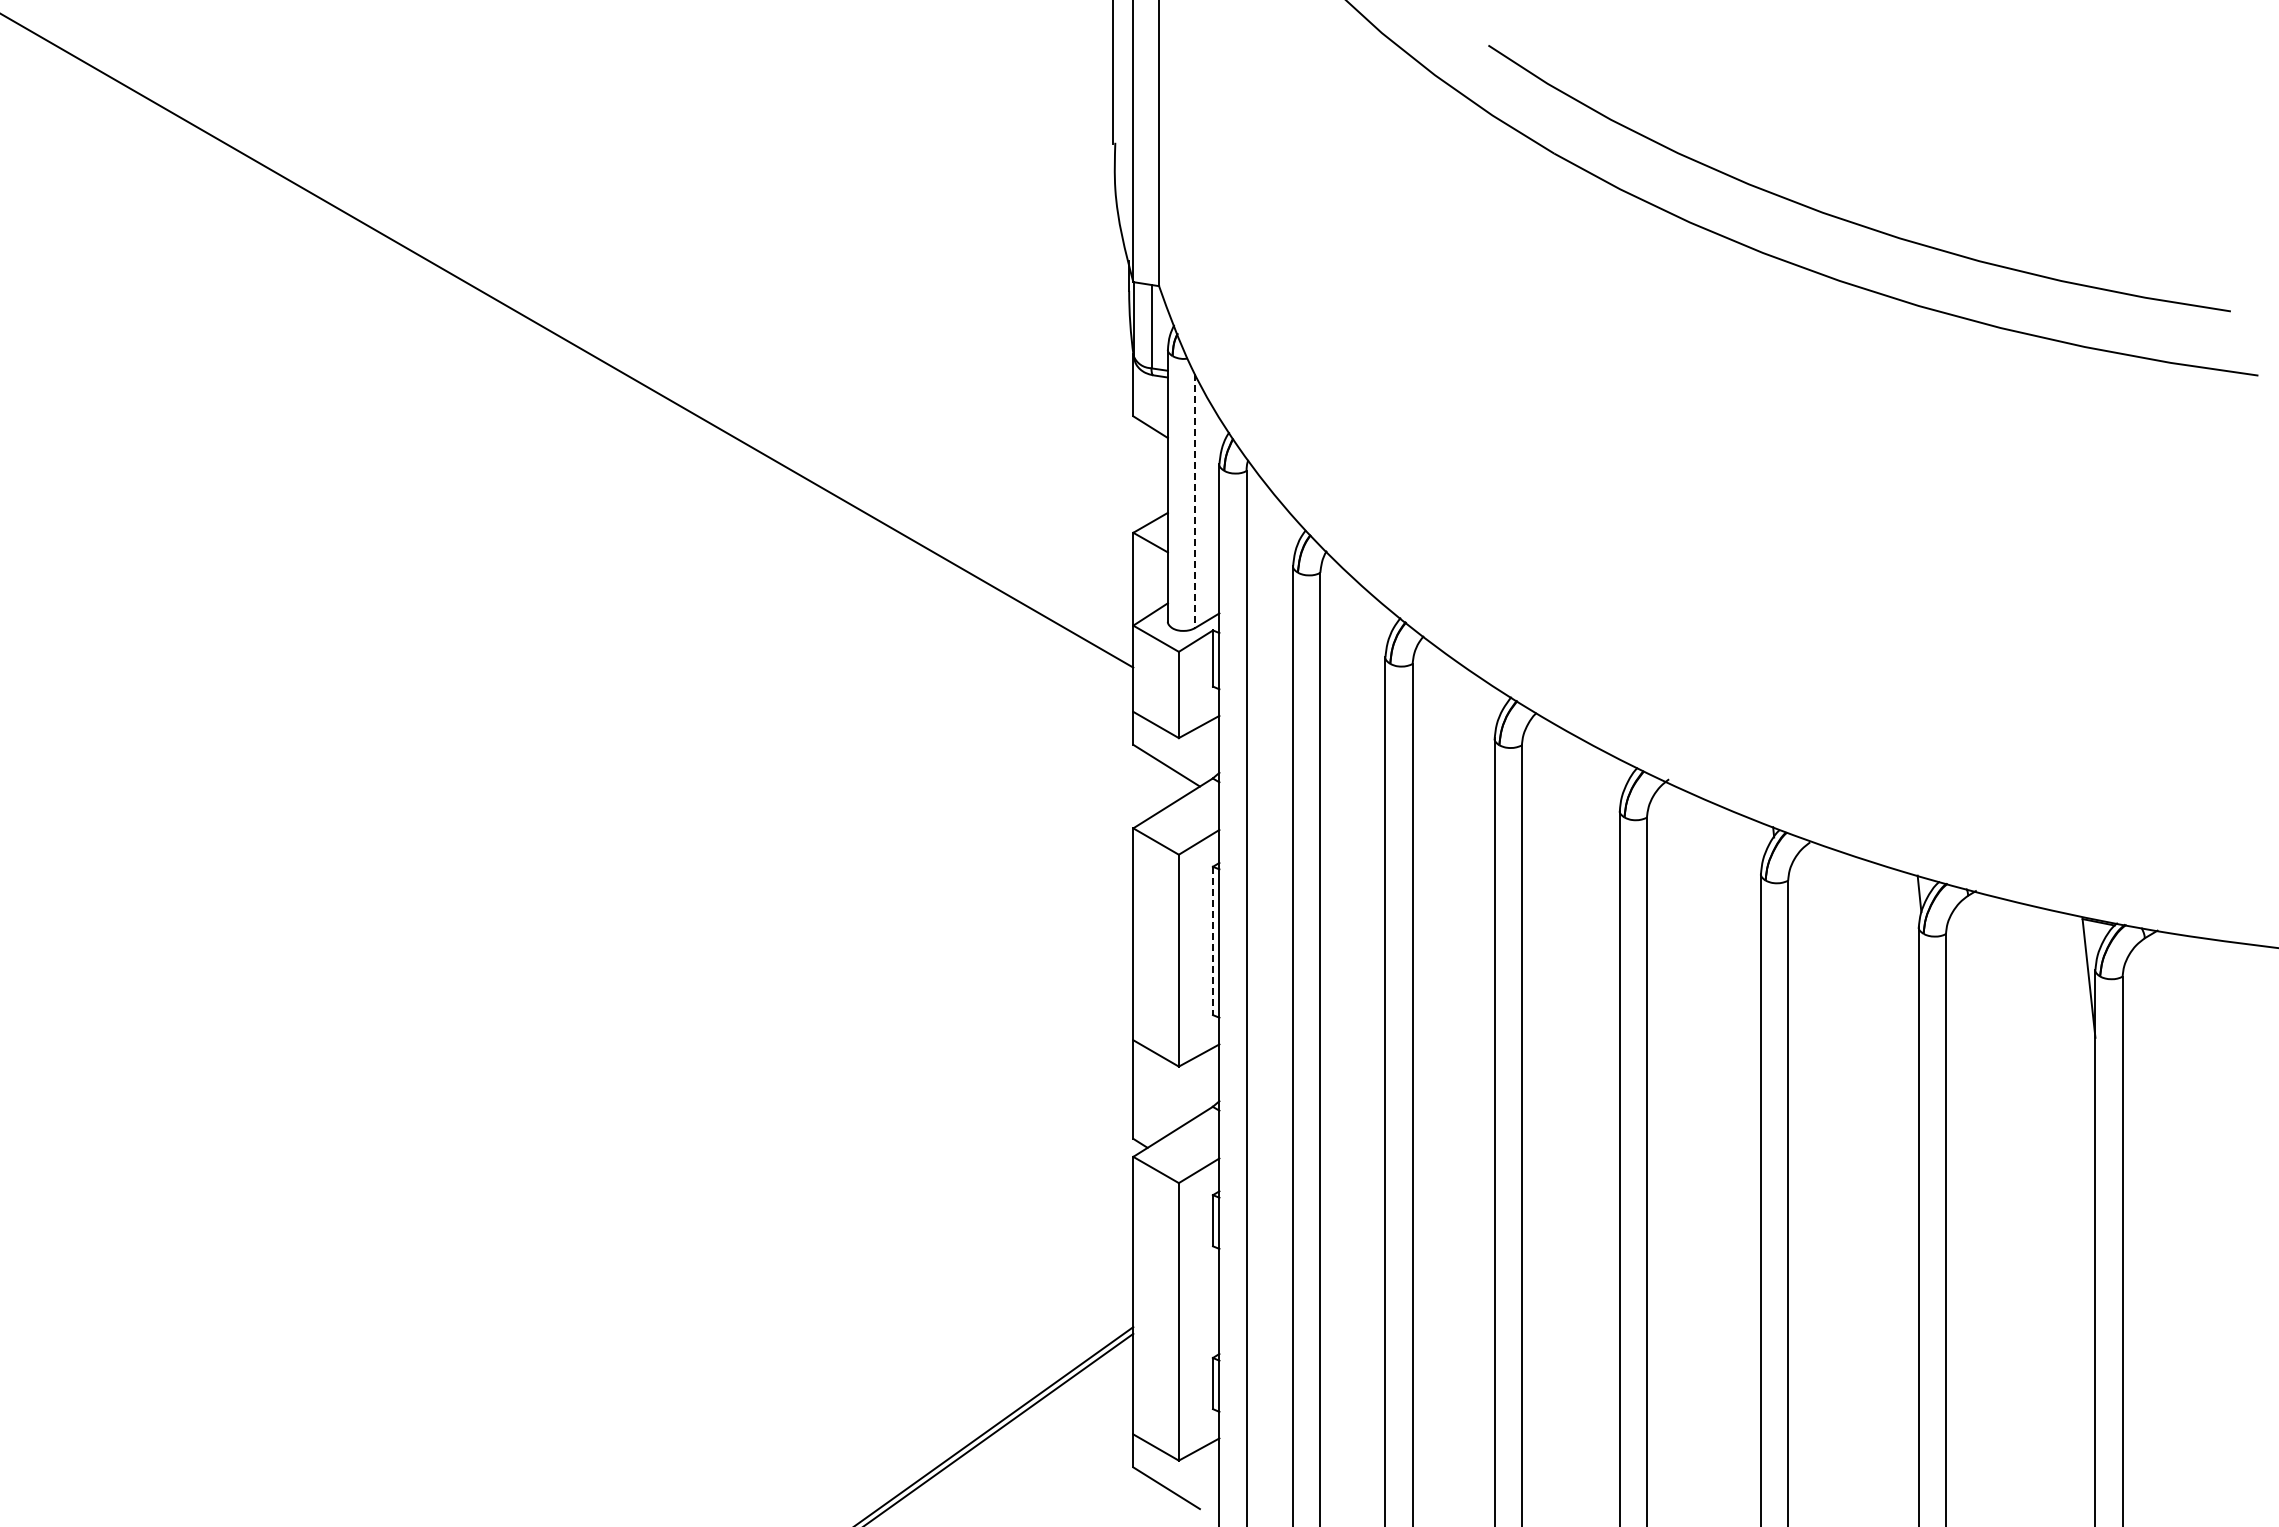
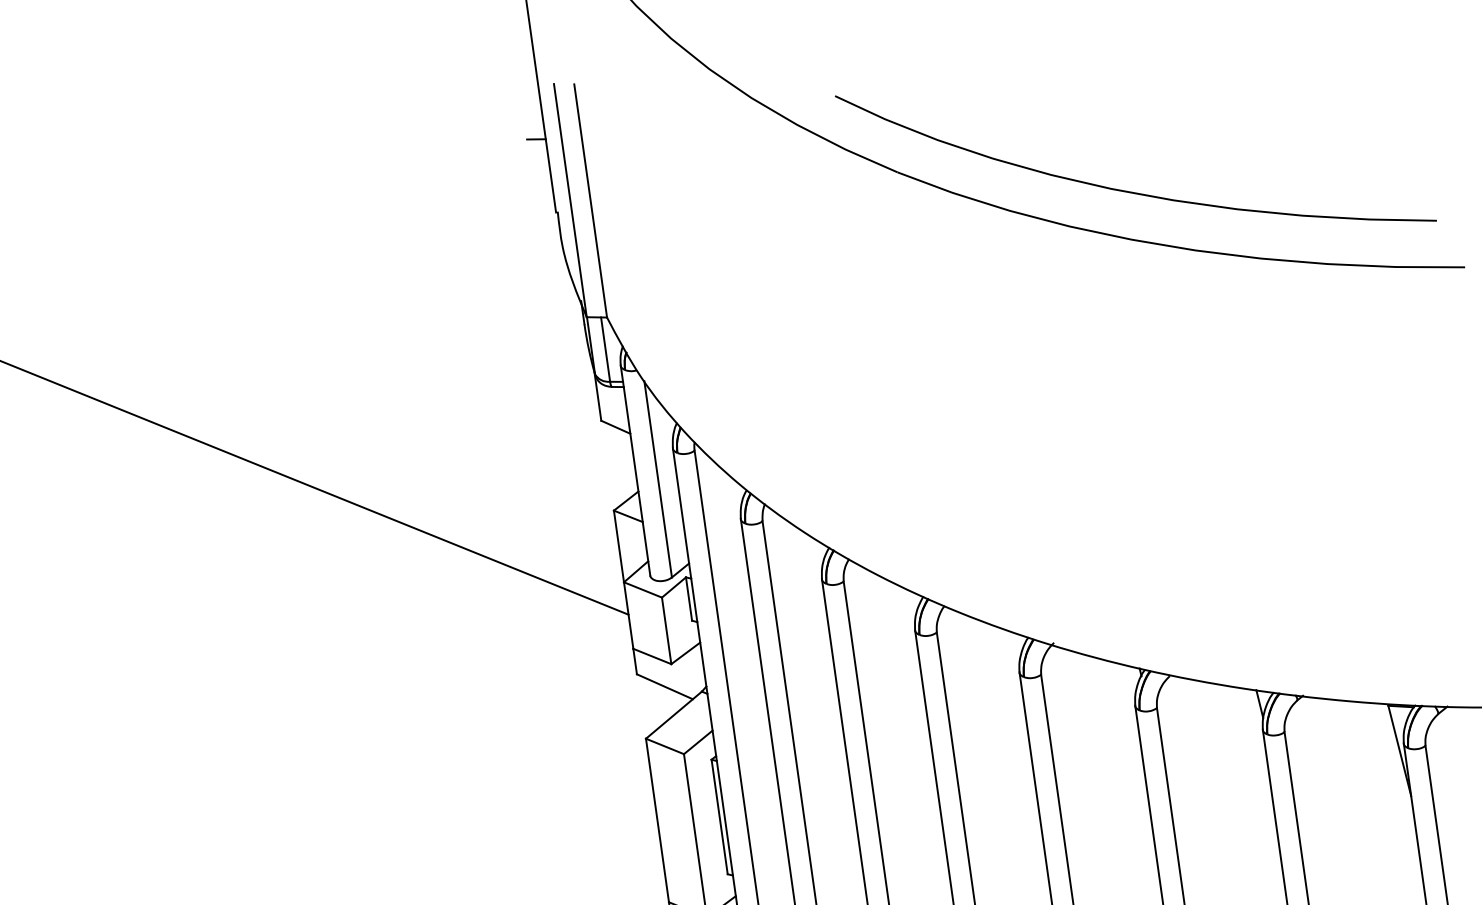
line: (1101, 46) -> (536, 138), added
line: (1195, 501) -> (658, 479), dashed -> solid
line: (1212, 941) -> (719, 817), dashed -> solid

